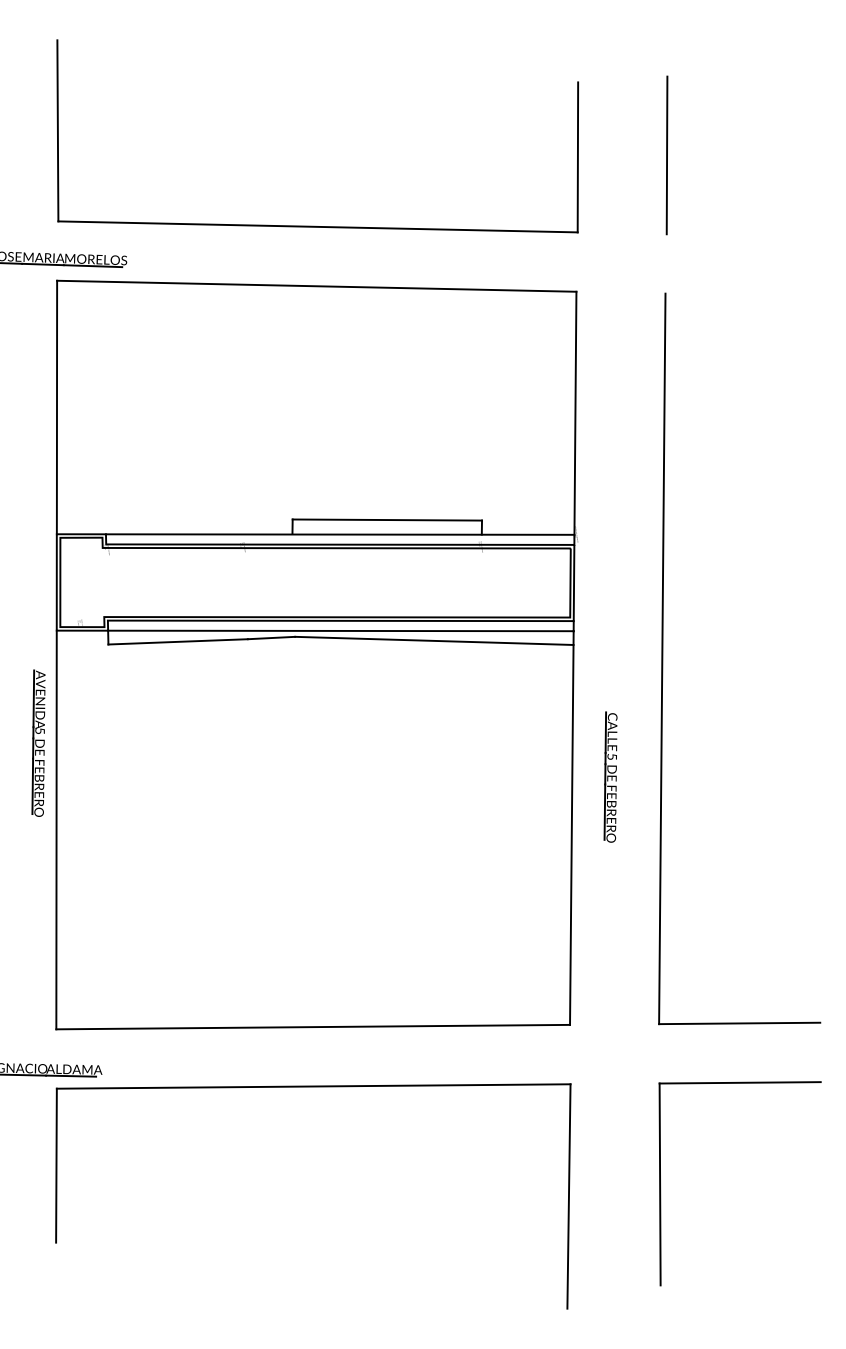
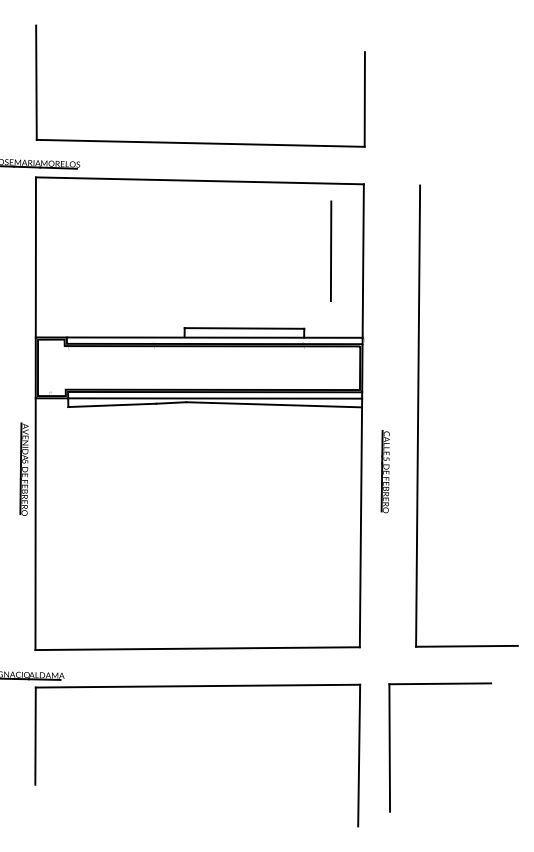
line: (667, 154) -> (331, 250), moved
part: (609, 776) -> (384, 471), moved
part: (661, 1183) -> (390, 747), moved

